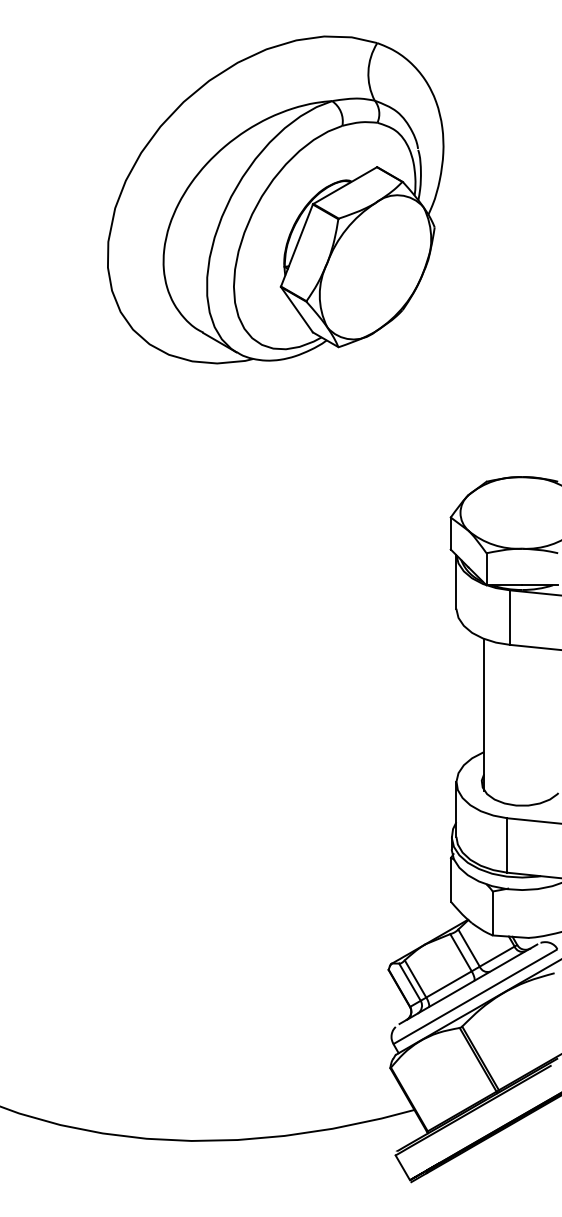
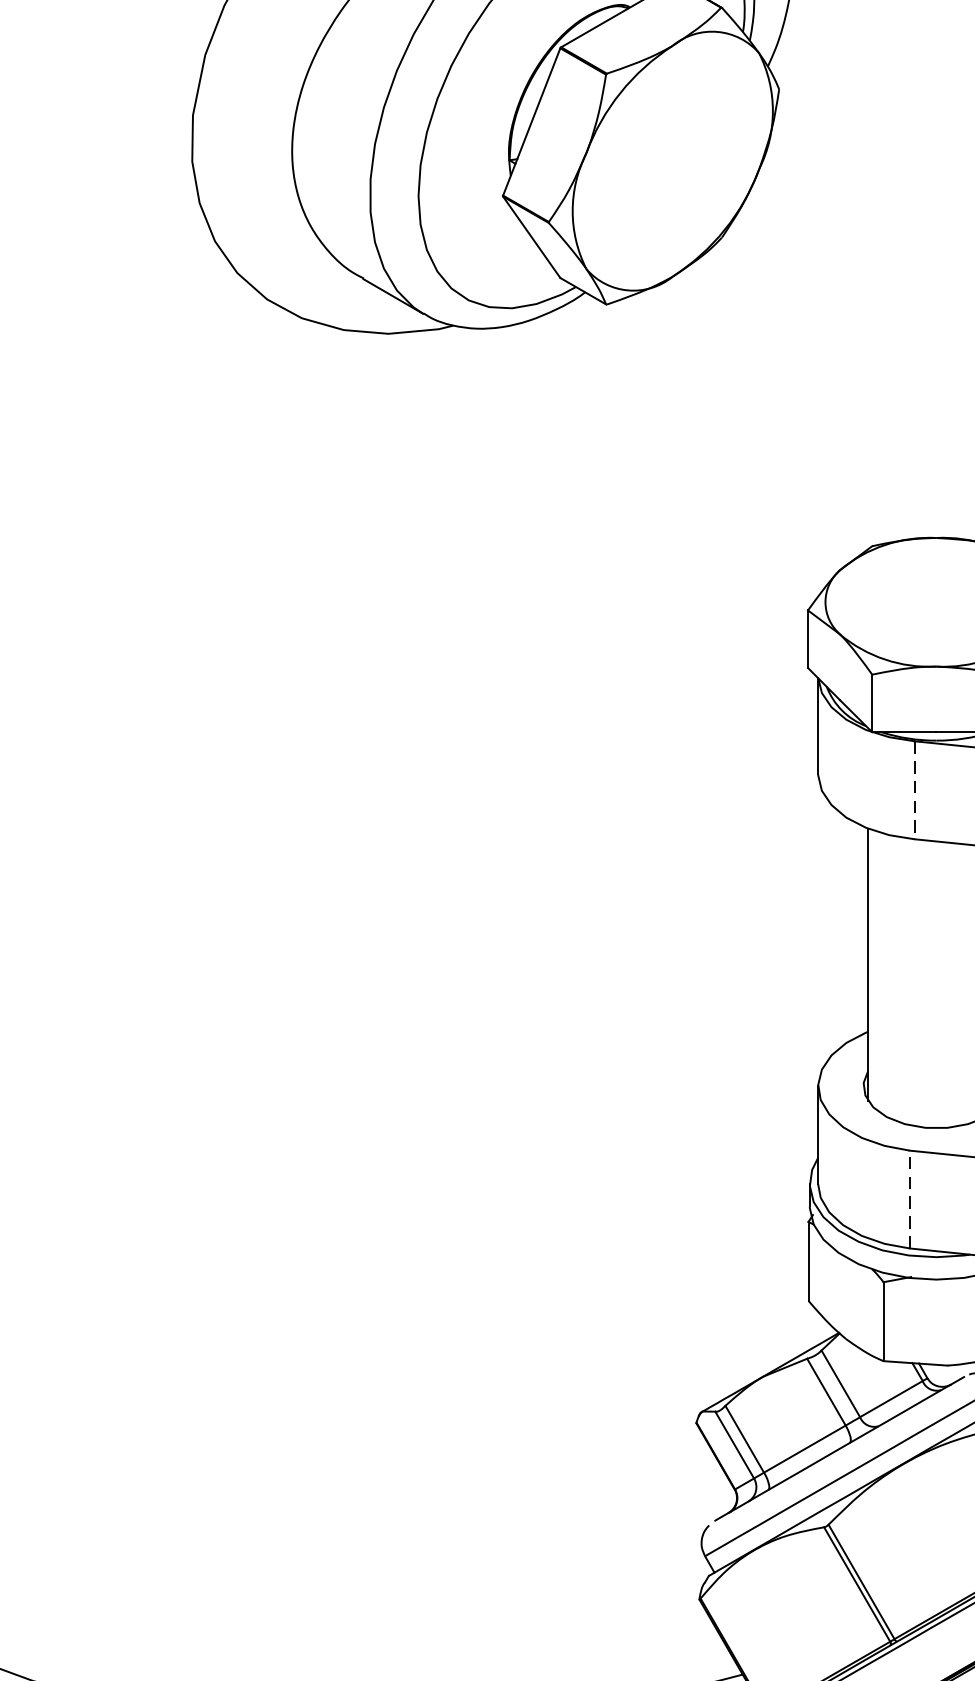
line: (510, 618) -> (915, 791), solid -> dashed
line: (507, 845) -> (909, 1199), solid -> dashed

